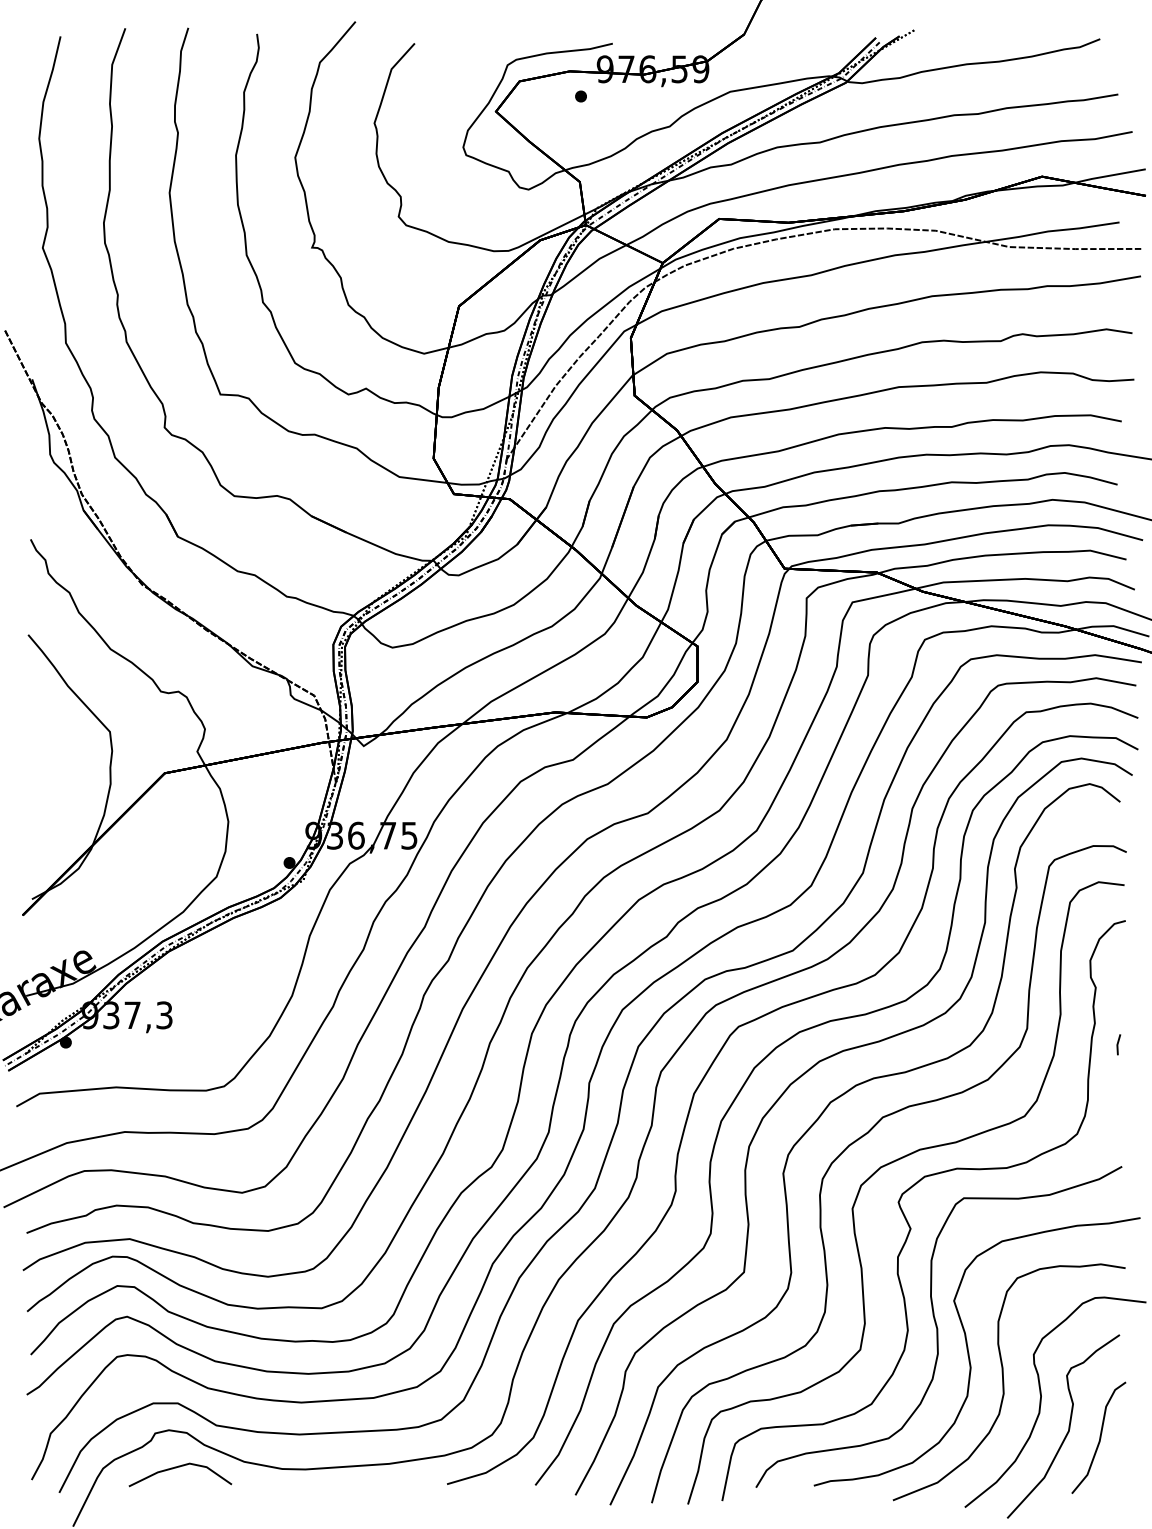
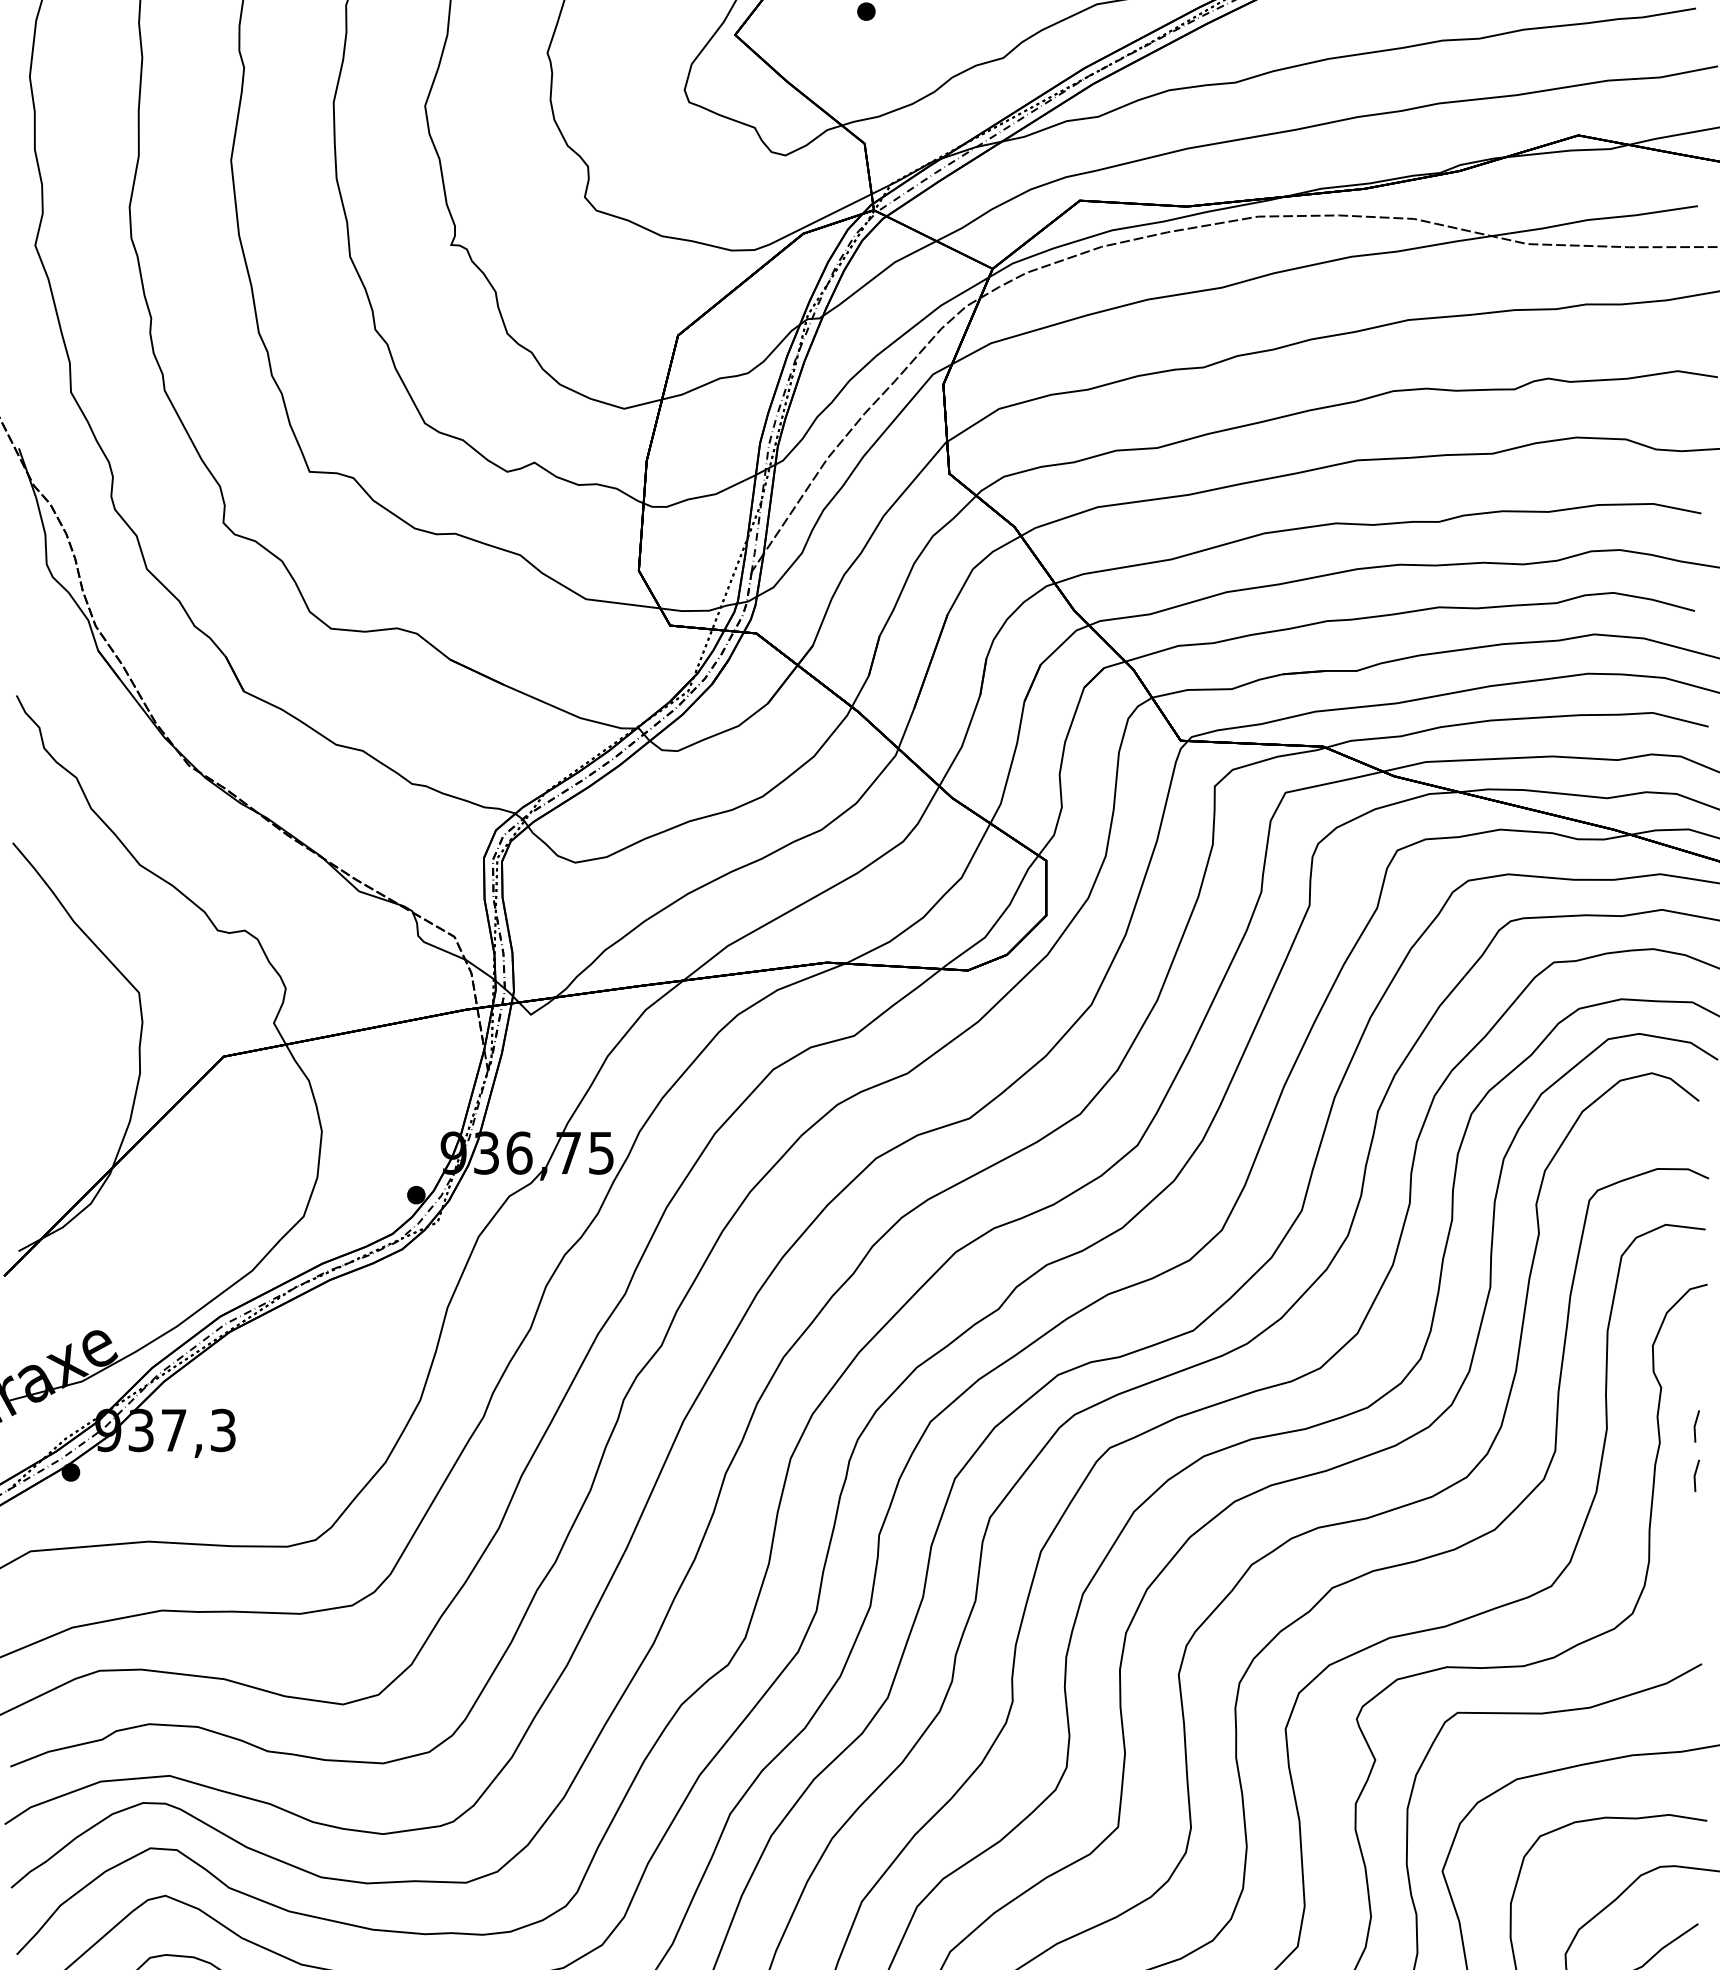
line: (1118, 1012) -> (1696, 1426), added

